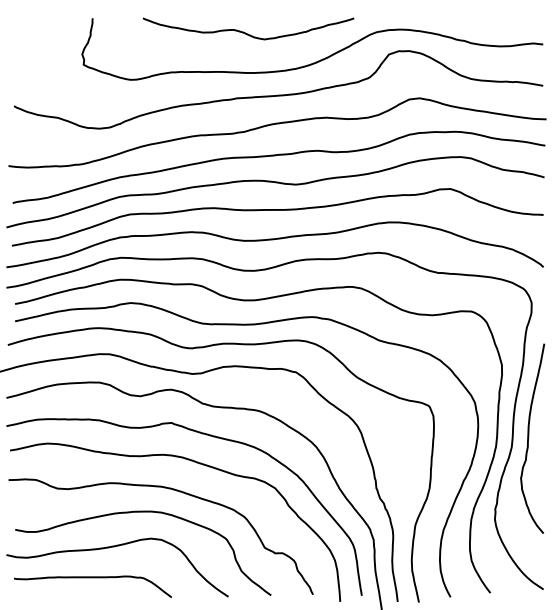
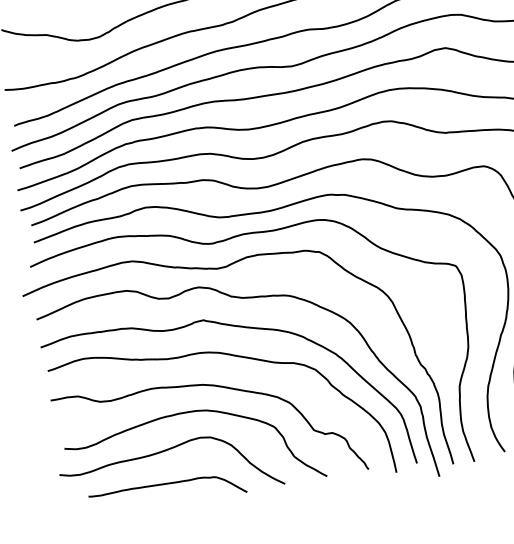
curve: (92, 578) -> (166, 485), moved

